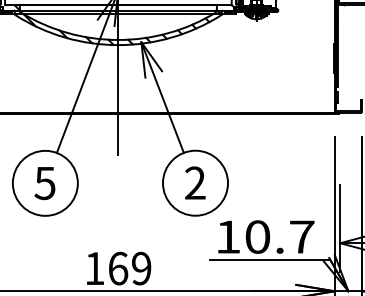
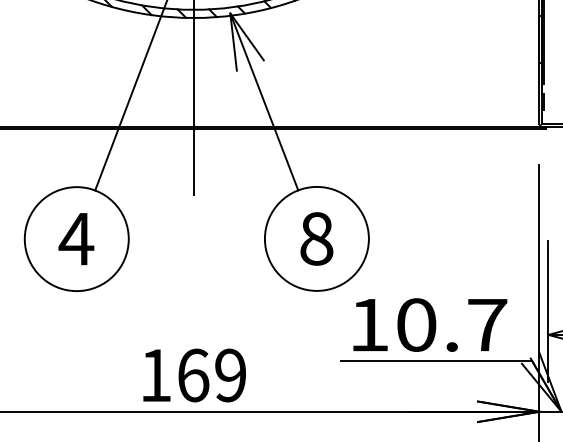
text: (195, 182) -> (316, 237), 2 -> 8
text: (45, 183) -> (76, 239), 5 -> 4

